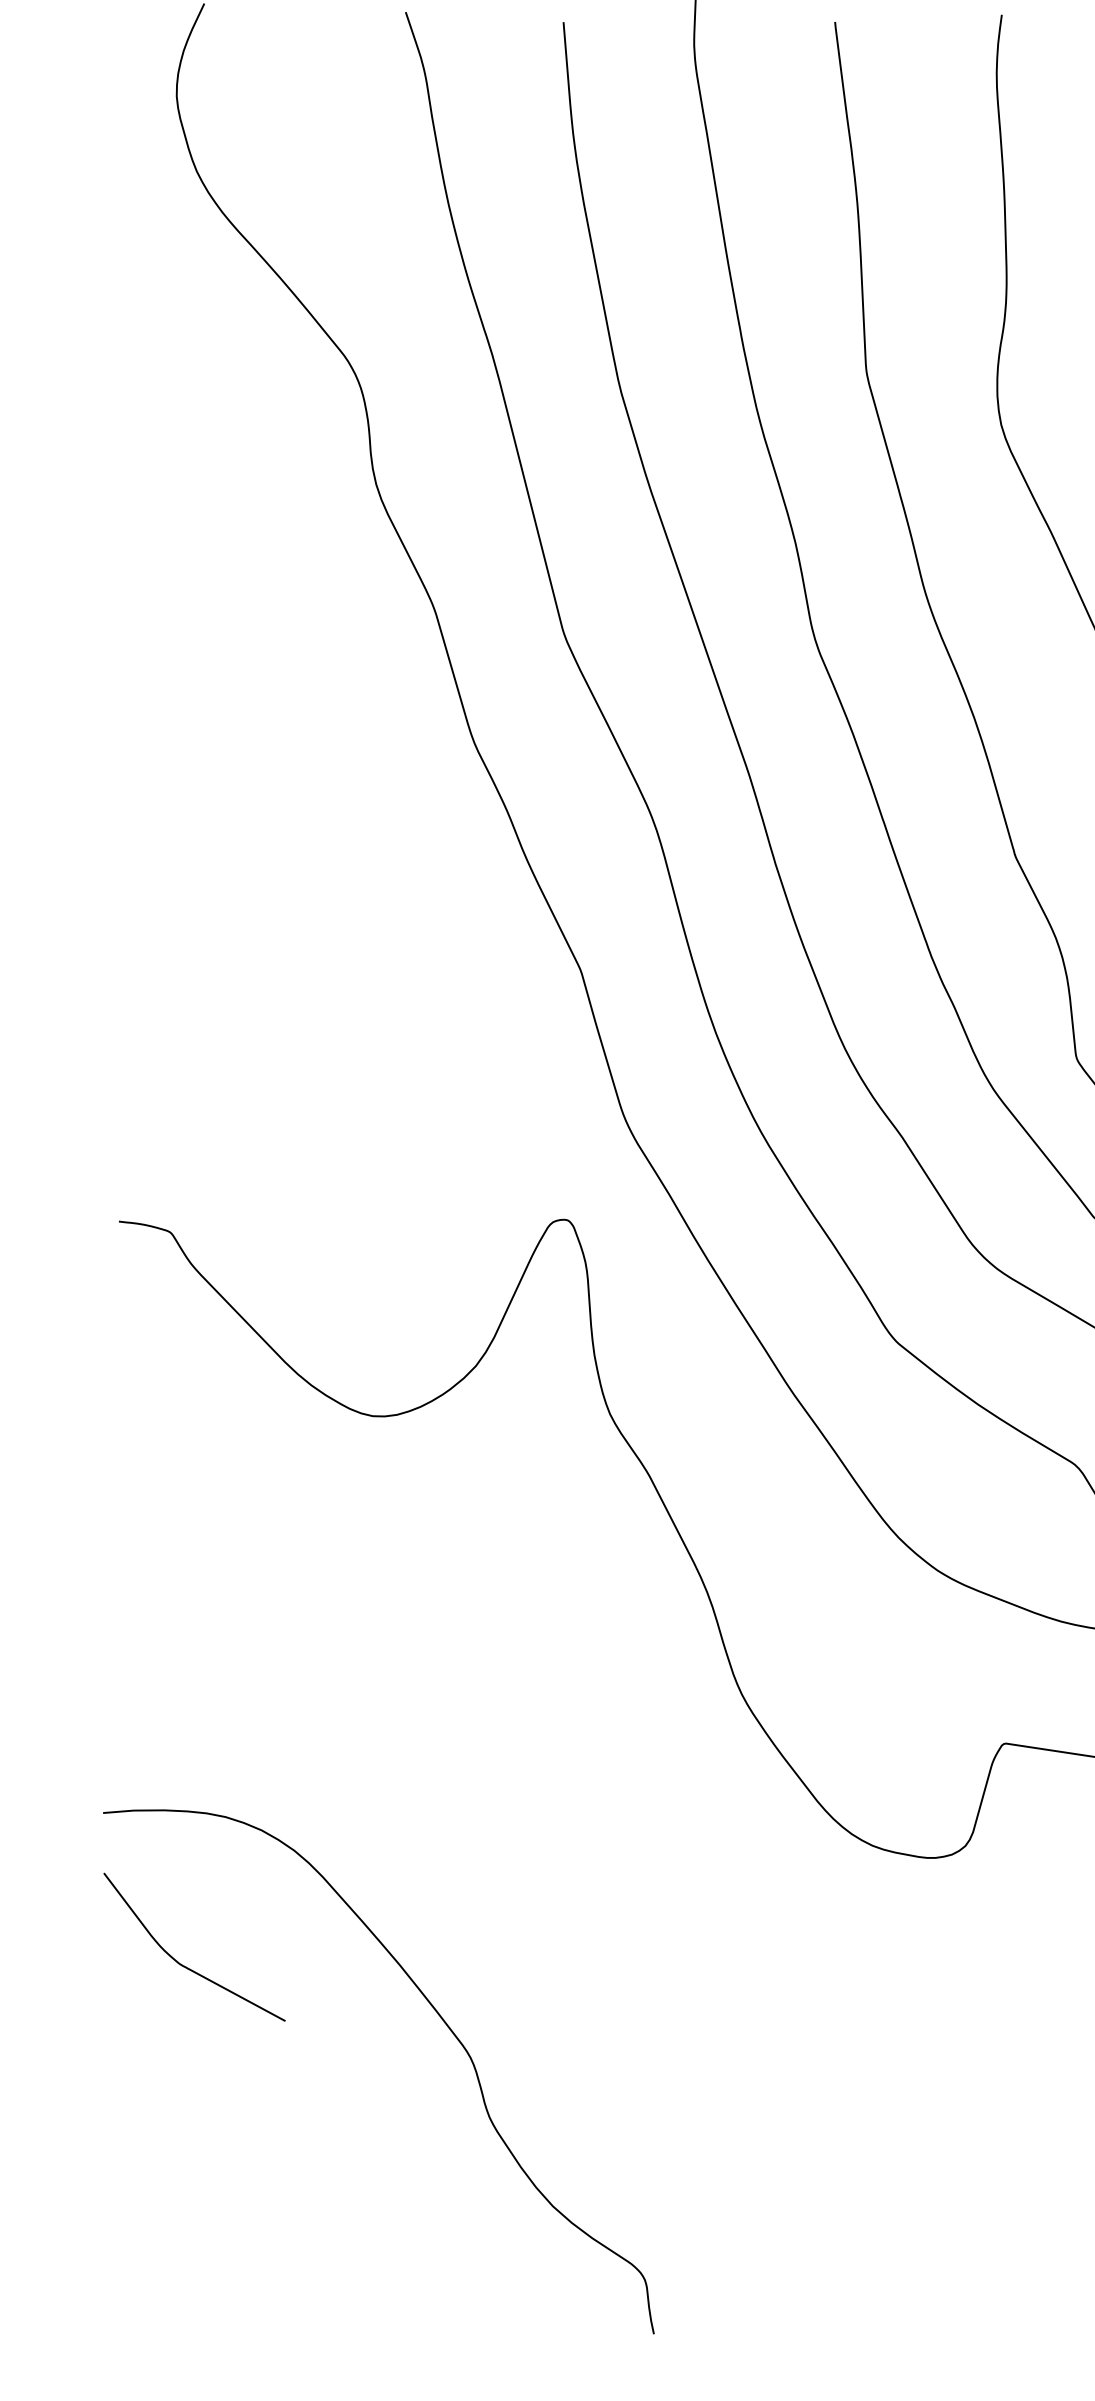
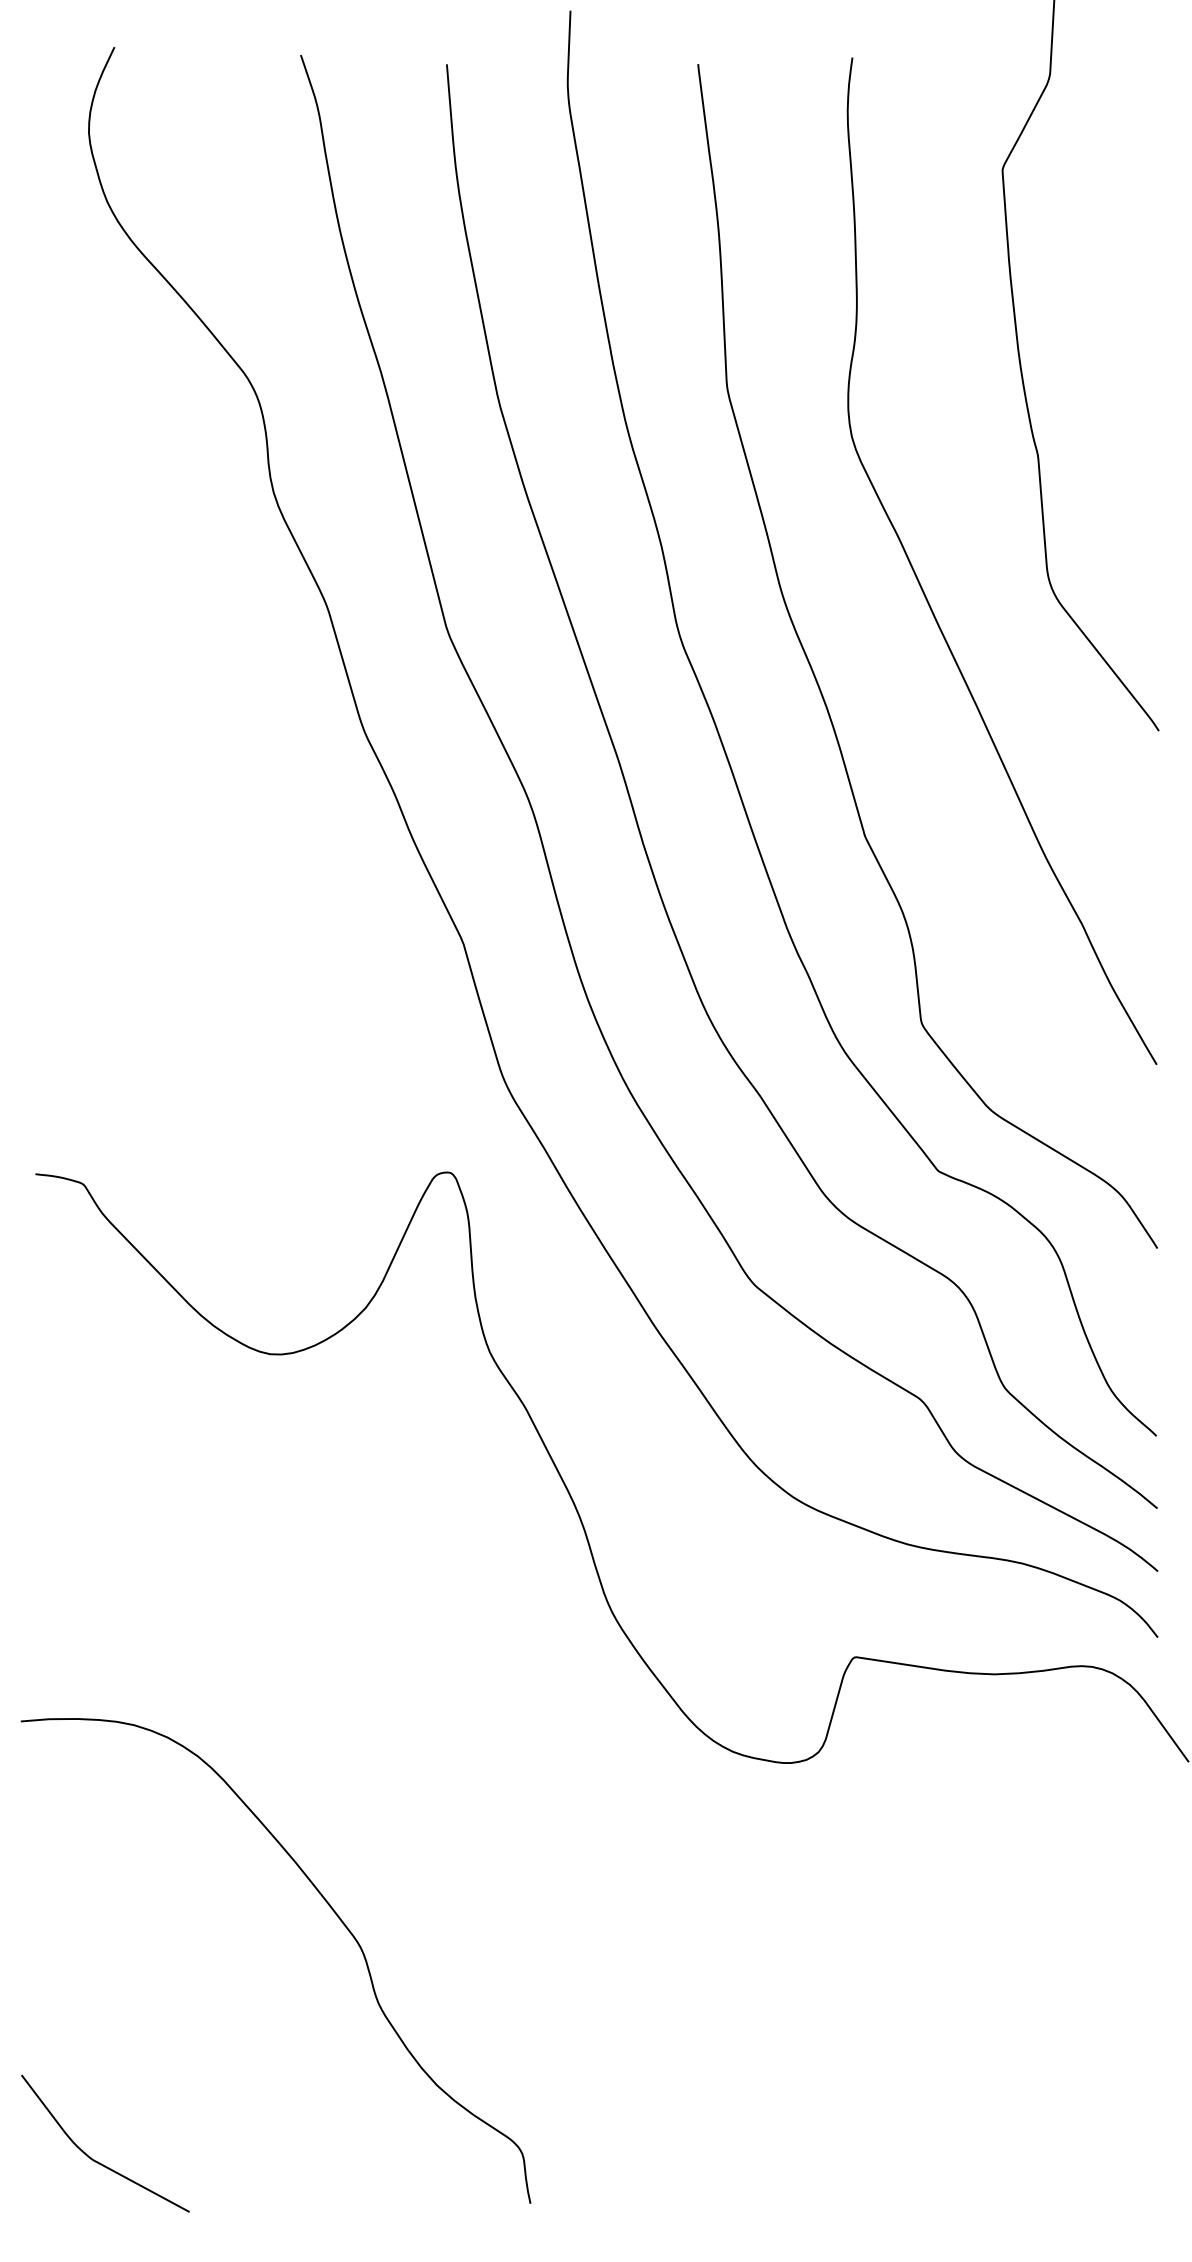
curve: (184, 1965) -> (96, 2160), moved

